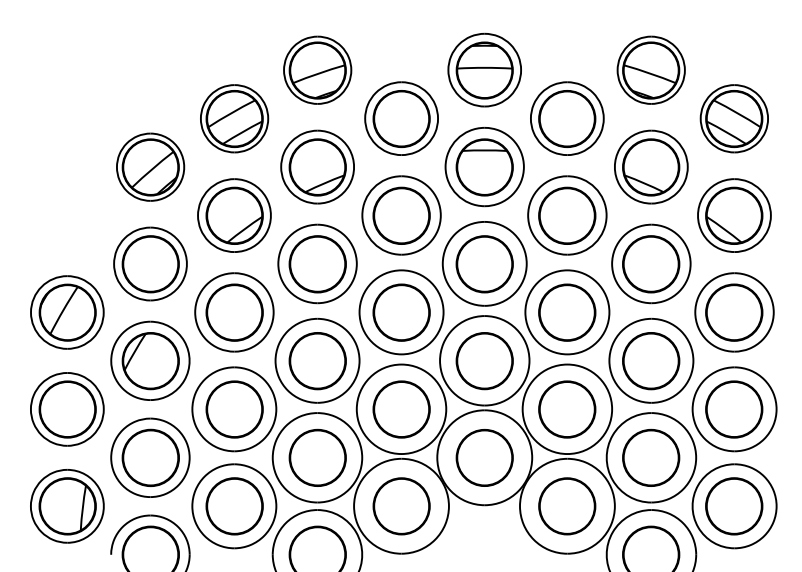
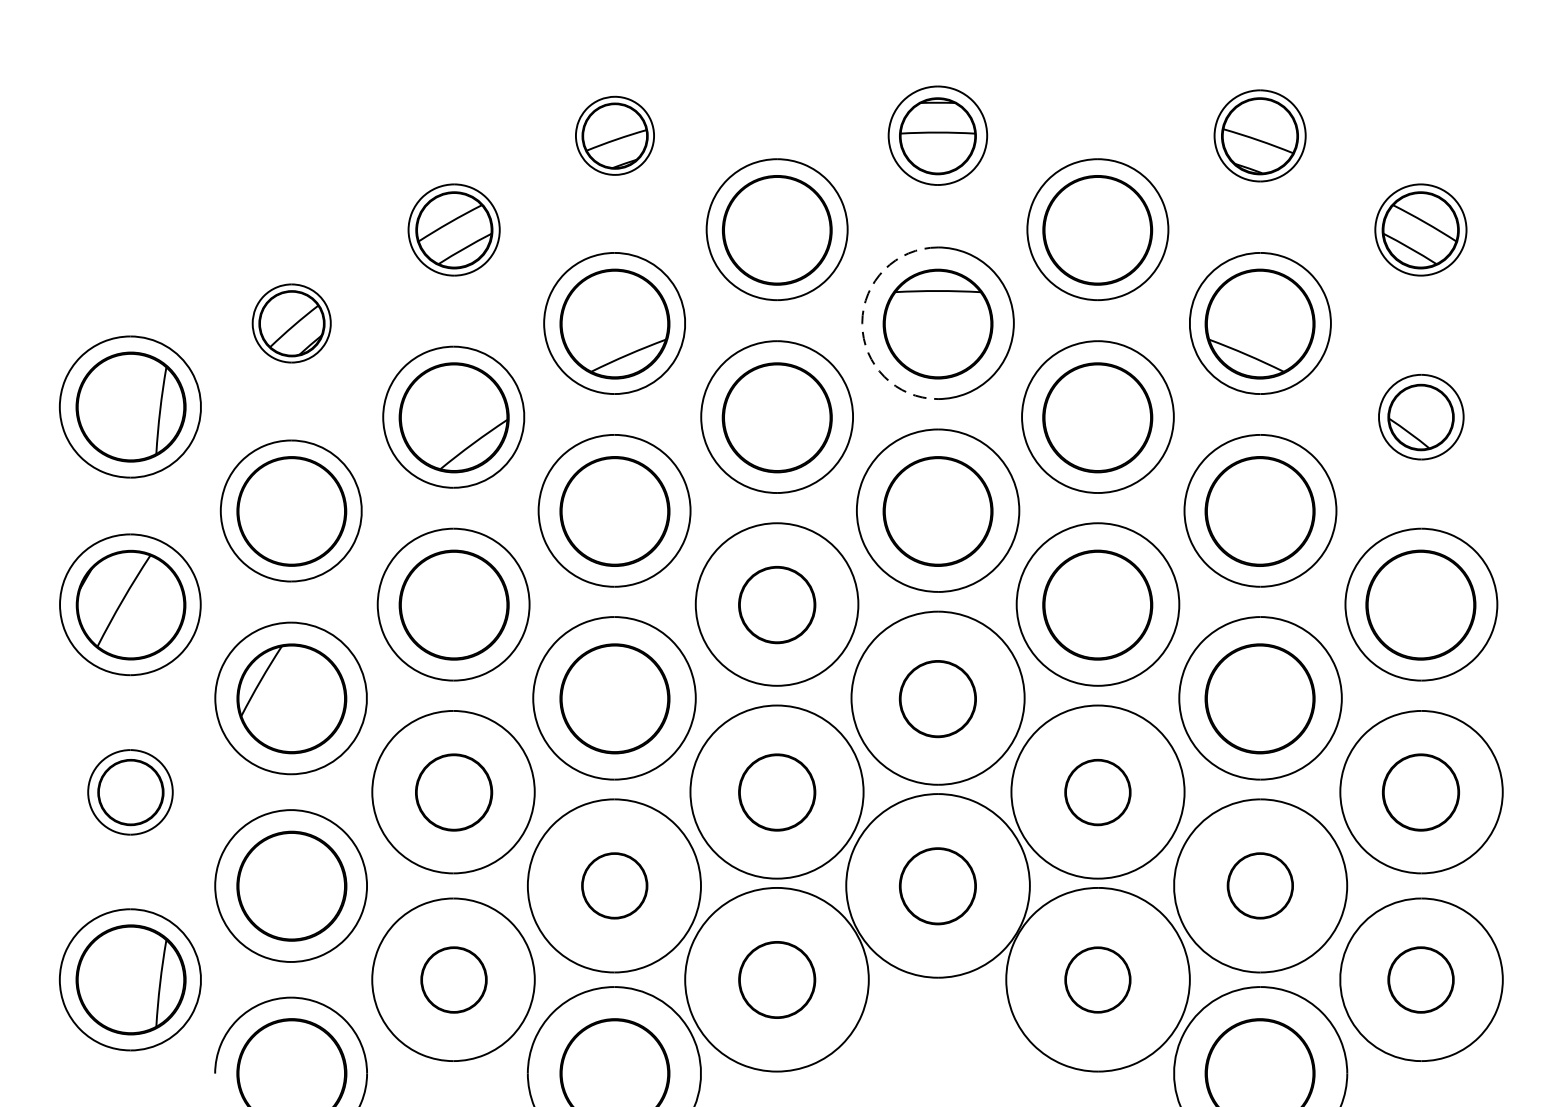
part: (317, 69) -> (614, 134), size x0.6
part: (484, 69) -> (937, 134), size x0.7
part: (650, 69) -> (1258, 134), size x0.7
part: (234, 118) -> (453, 229), size x0.7
part: (733, 118) -> (1419, 229), size x0.7
part: (150, 166) -> (291, 322), size x0.6
arc: (445, 167) -> (862, 324), solid -> dashed
part: (67, 210) -> (130, 407), added
part: (734, 215) -> (1421, 417), size x0.6
circle: (401, 312) -> (776, 604), size x0.7
circle: (484, 361) -> (937, 699), size x0.7
part: (67, 409) -> (130, 792), size x0.6
circle: (234, 409) -> (453, 792), size x0.7
circle: (401, 409) -> (776, 792), size x0.7
circle: (567, 409) -> (1098, 792), size x0.6
circle: (734, 409) -> (1421, 792), size x0.7
circle: (317, 457) -> (614, 885), size x0.6
circle: (484, 457) -> (937, 885), size x0.7
circle: (651, 457) -> (1260, 885), size x0.6
circle: (234, 506) -> (453, 980), size x0.6
circle: (401, 506) -> (776, 980), size x0.7
circle: (567, 506) -> (1098, 980), size x0.6
circle: (734, 506) -> (1421, 980), size x0.6

